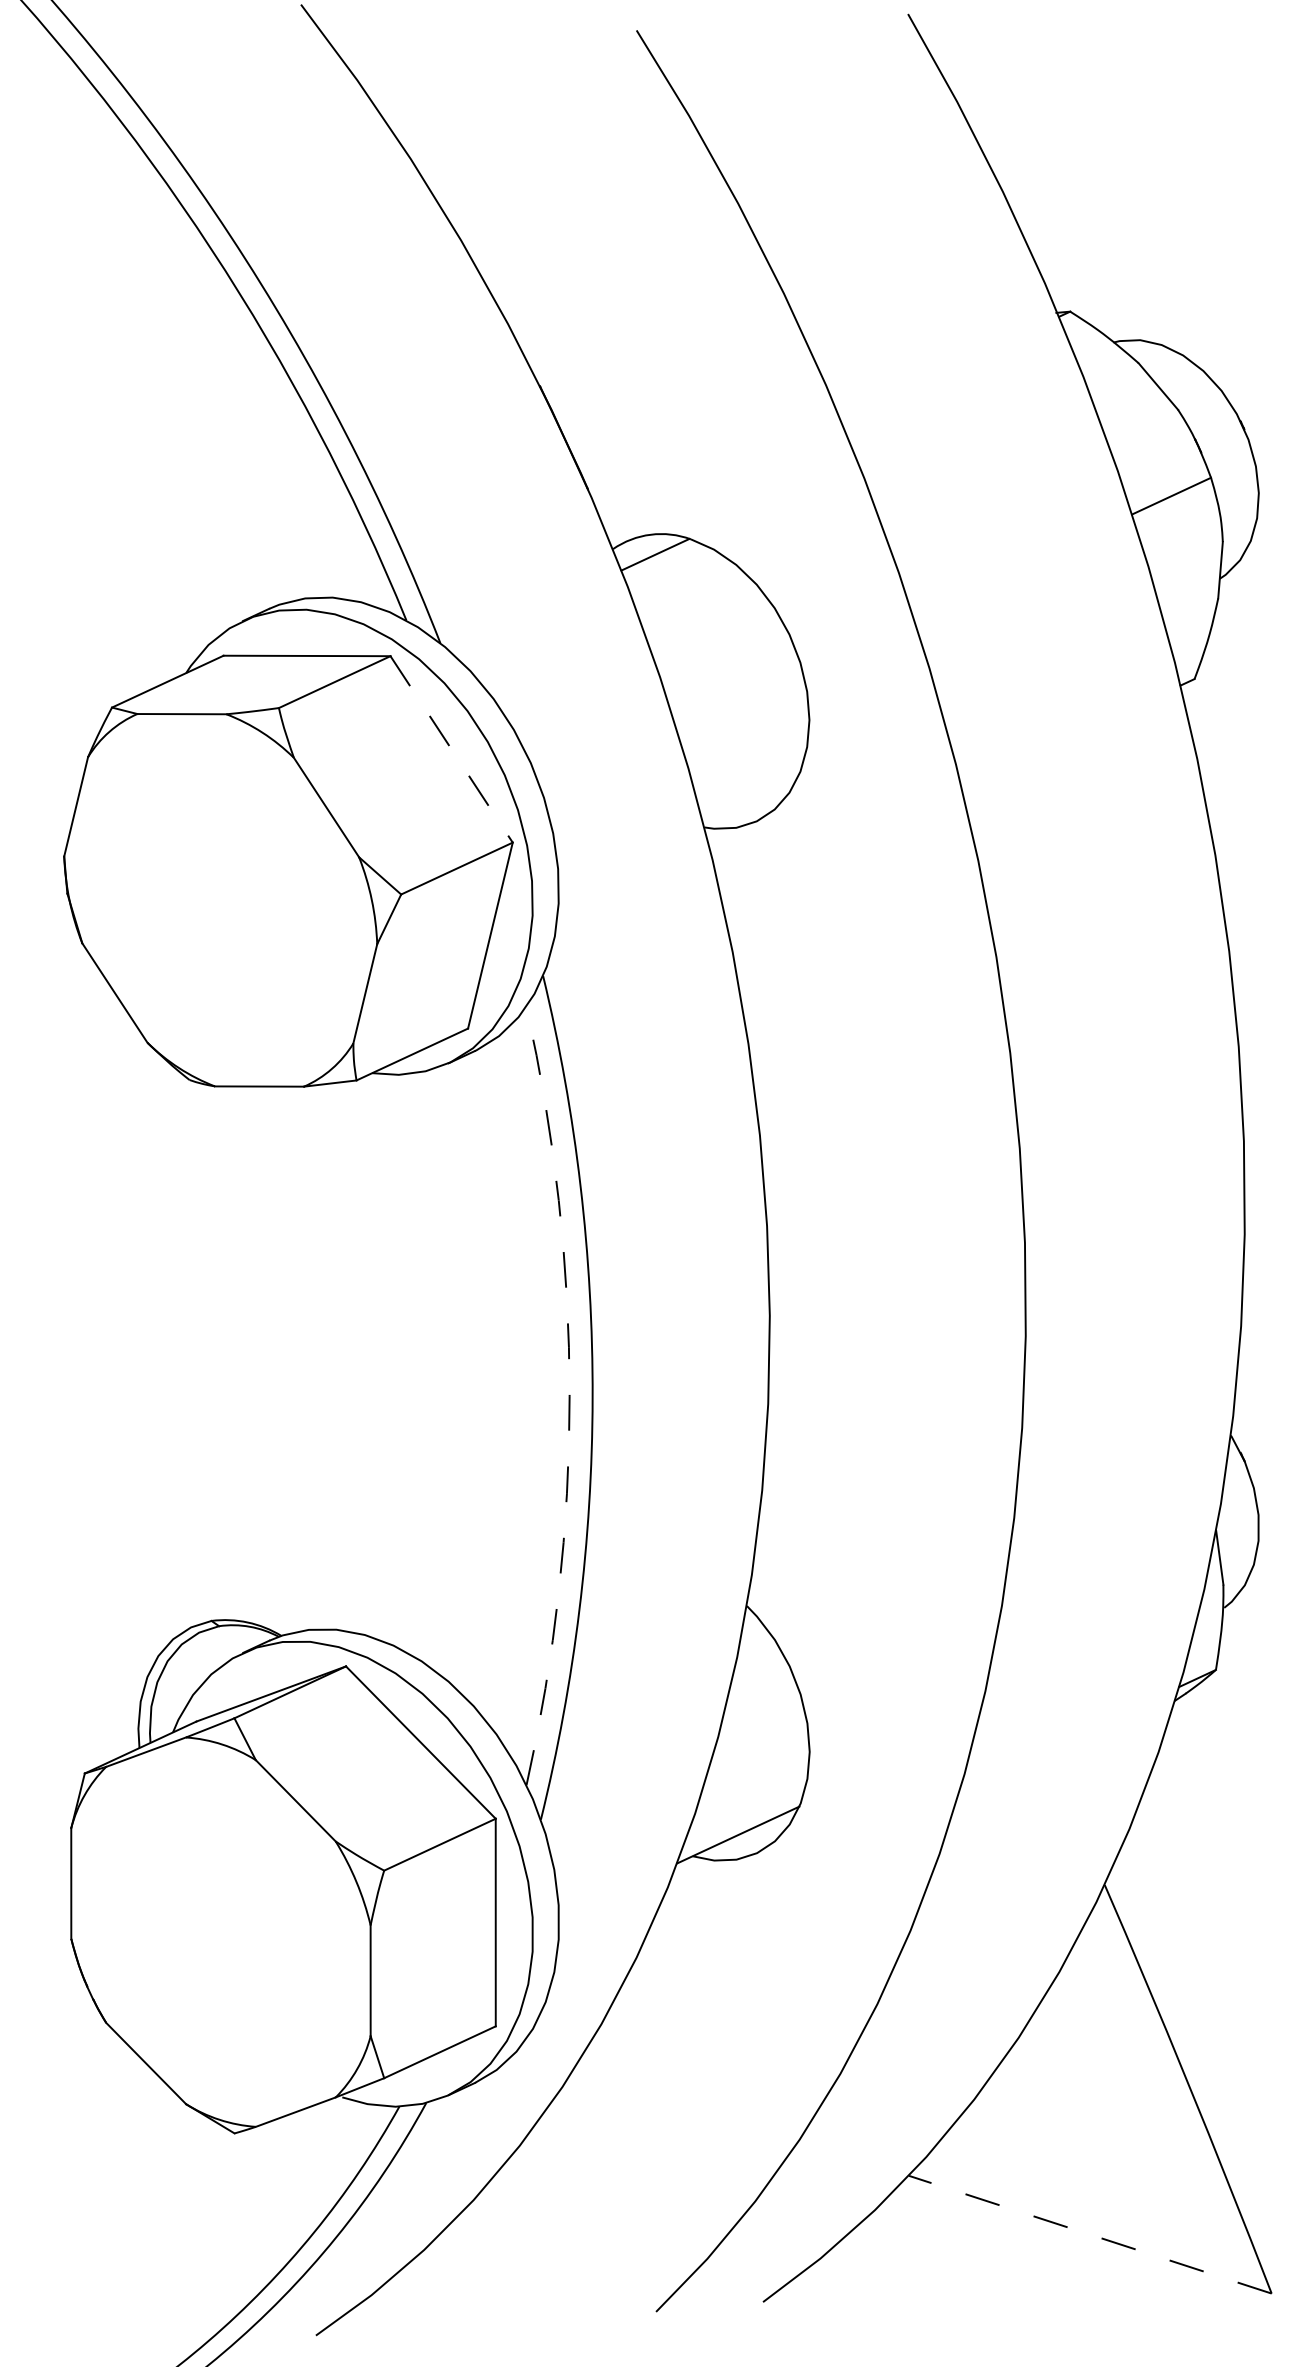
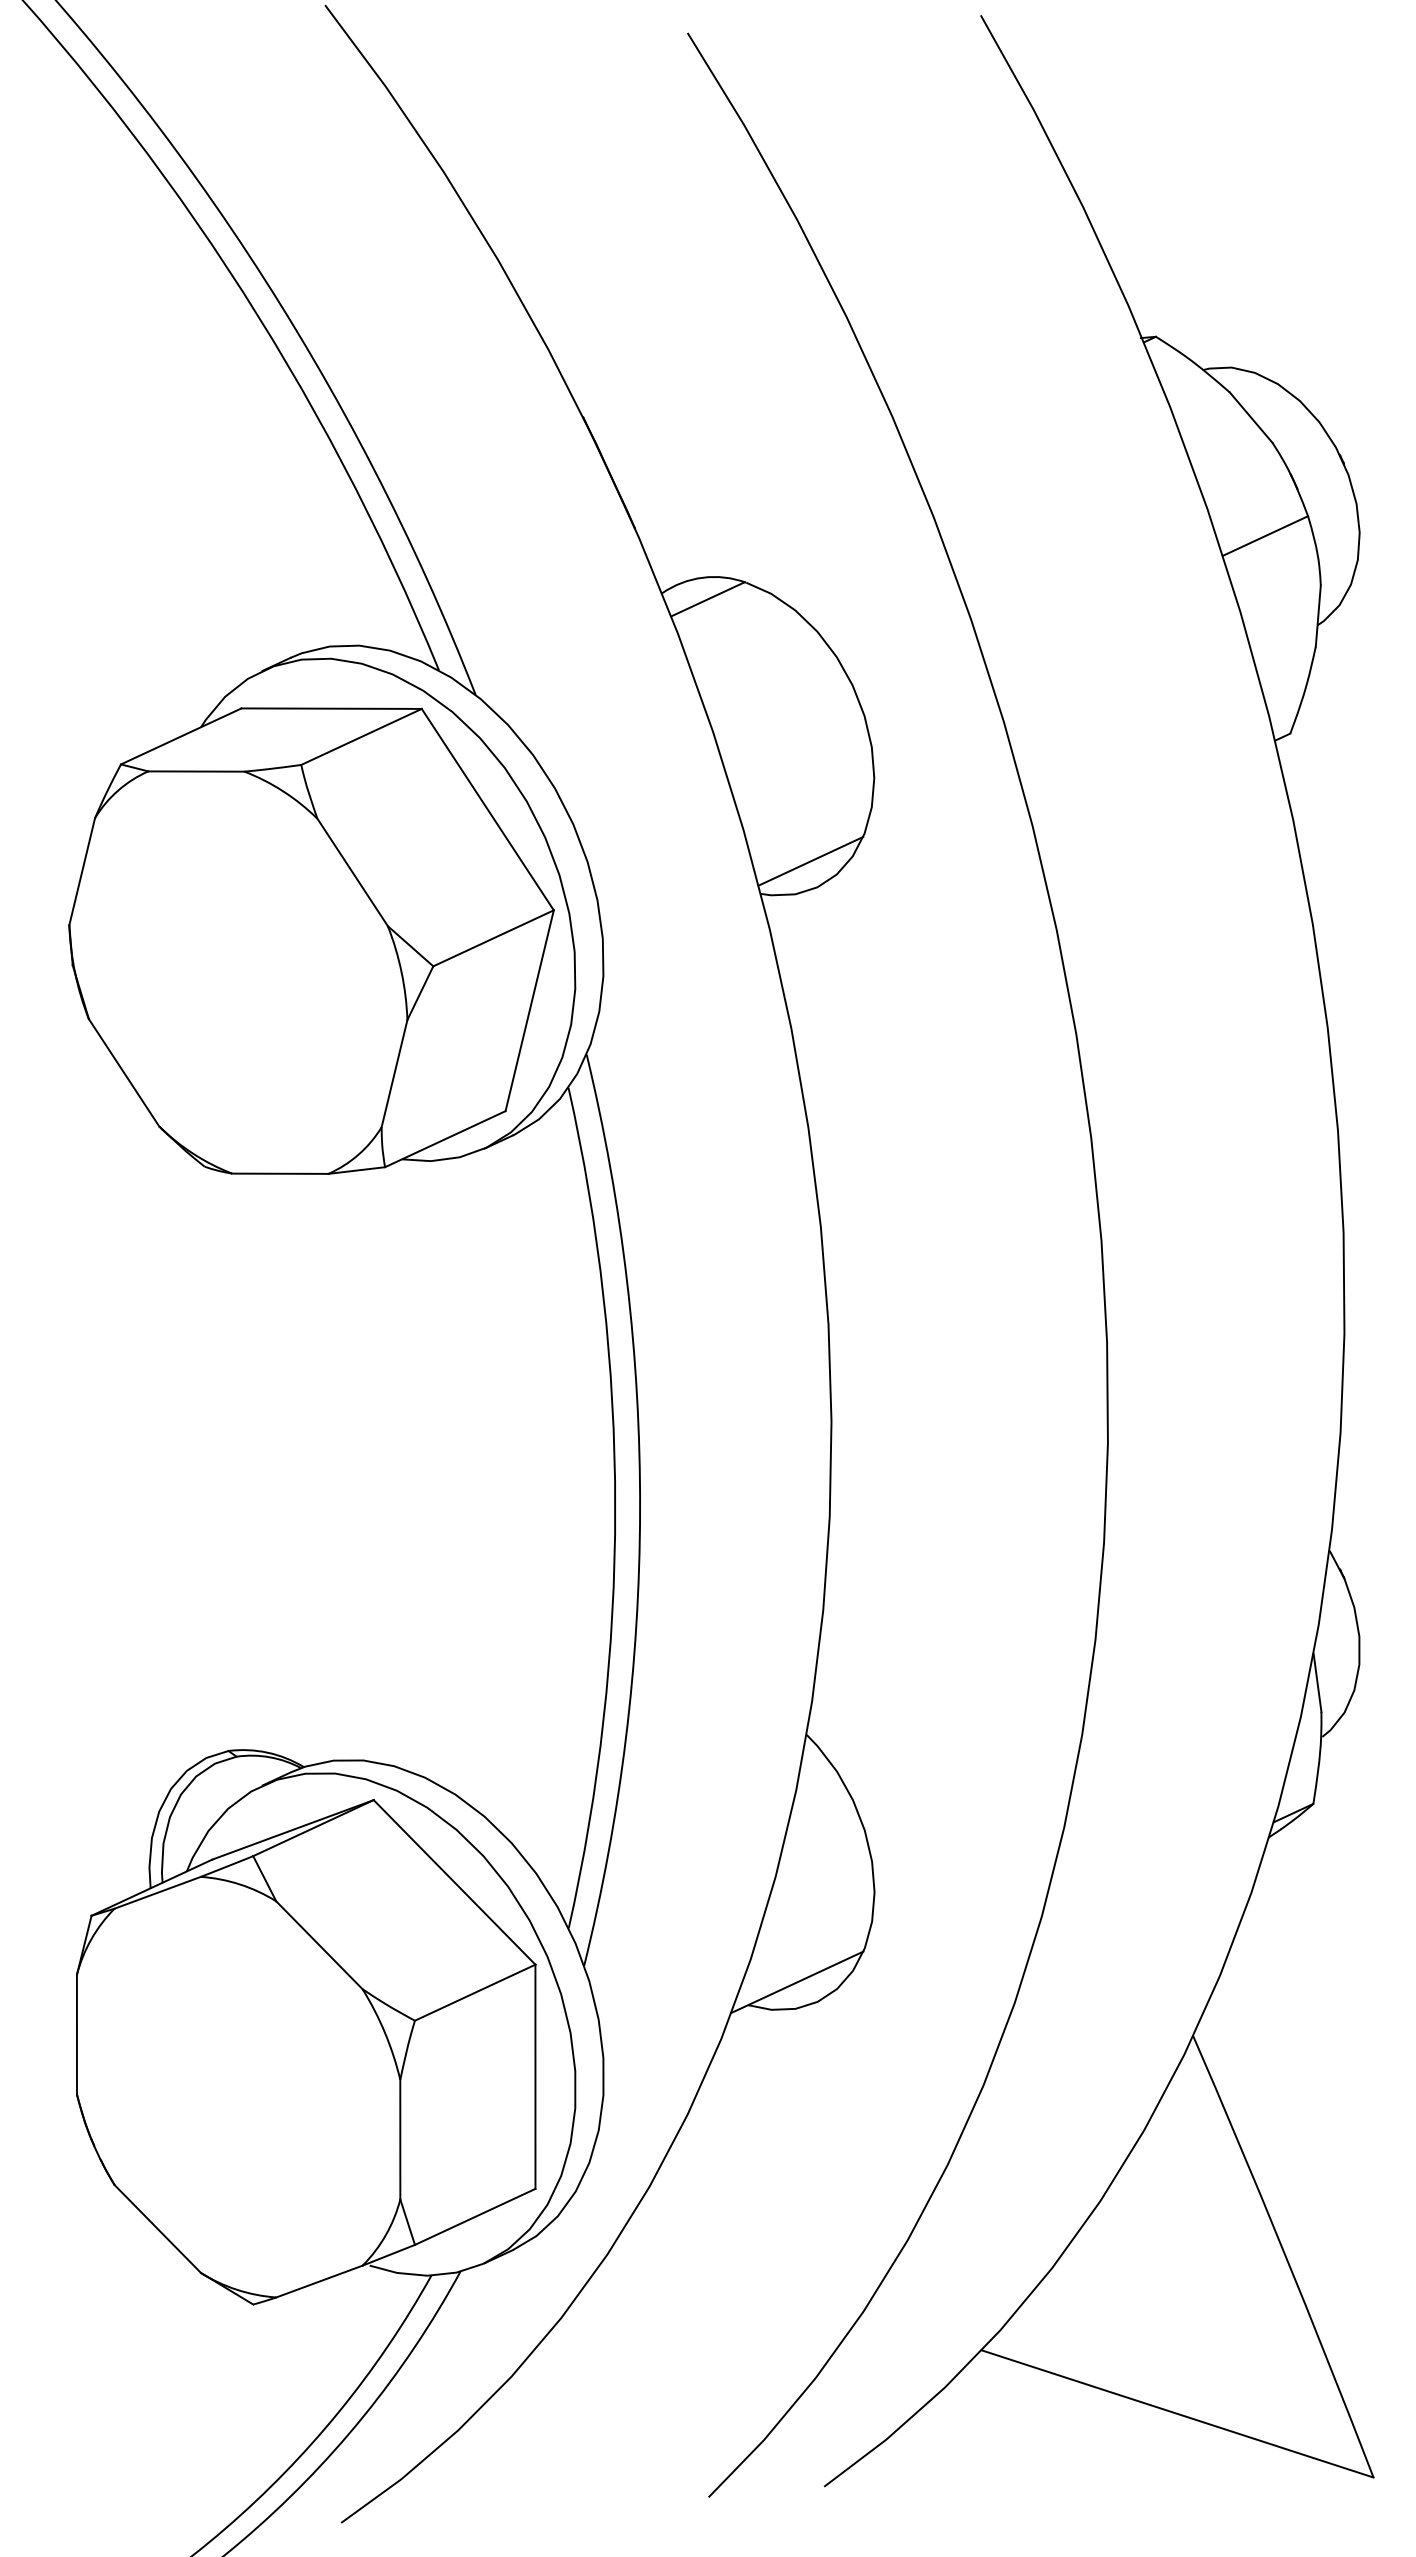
line: (452, 750) -> (488, 810), dashed -> solid
line: (750, 797) -> (810, 861), added
arc: (569, 1396) -> (615, 1508), dashed -> solid
line: (1090, 2234) -> (1177, 2413), dashed -> solid

